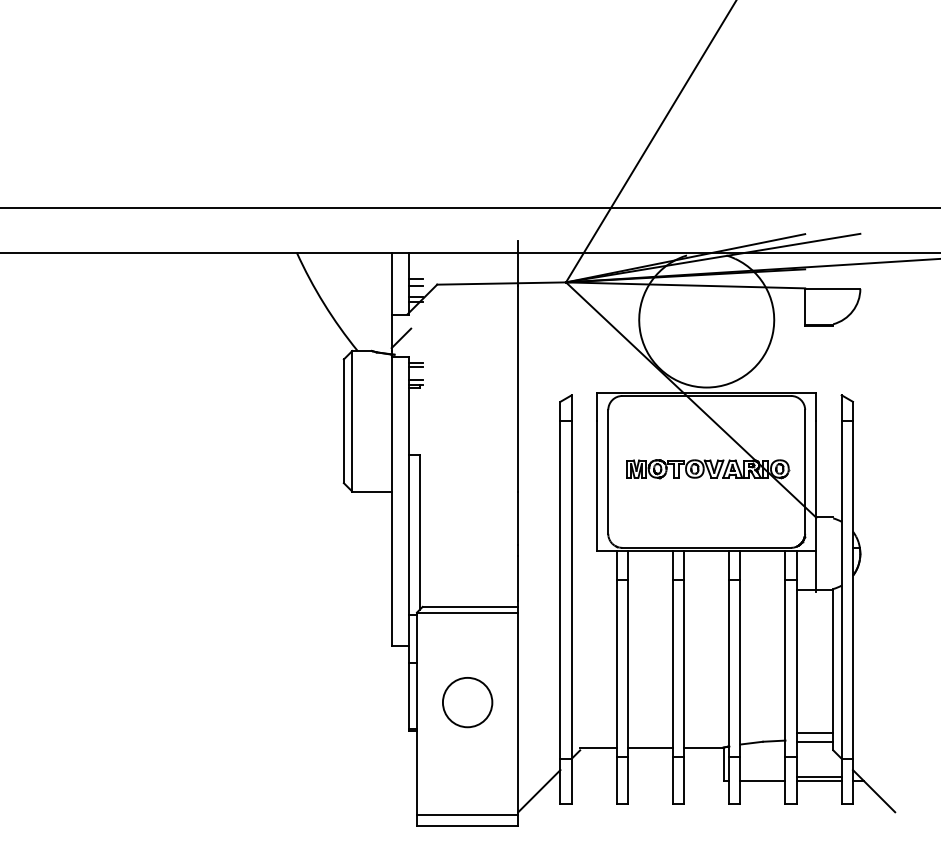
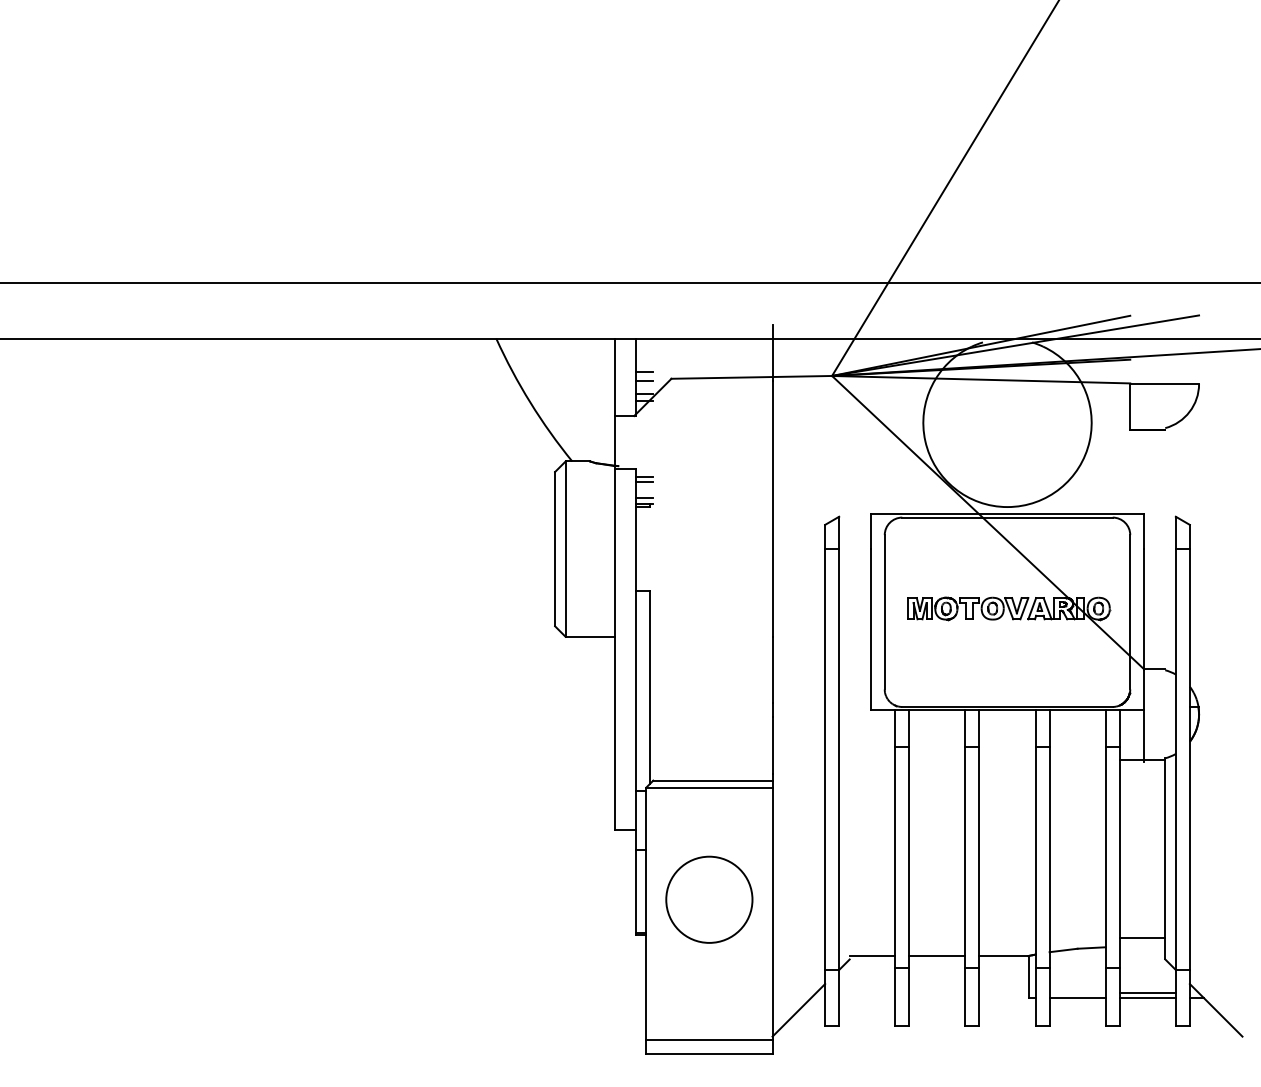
line: (401, 338) -> (626, 445), removed
circle: (467, 702) -> (709, 899), size x1.4
line: (814, 742) -> (1142, 949), removed

